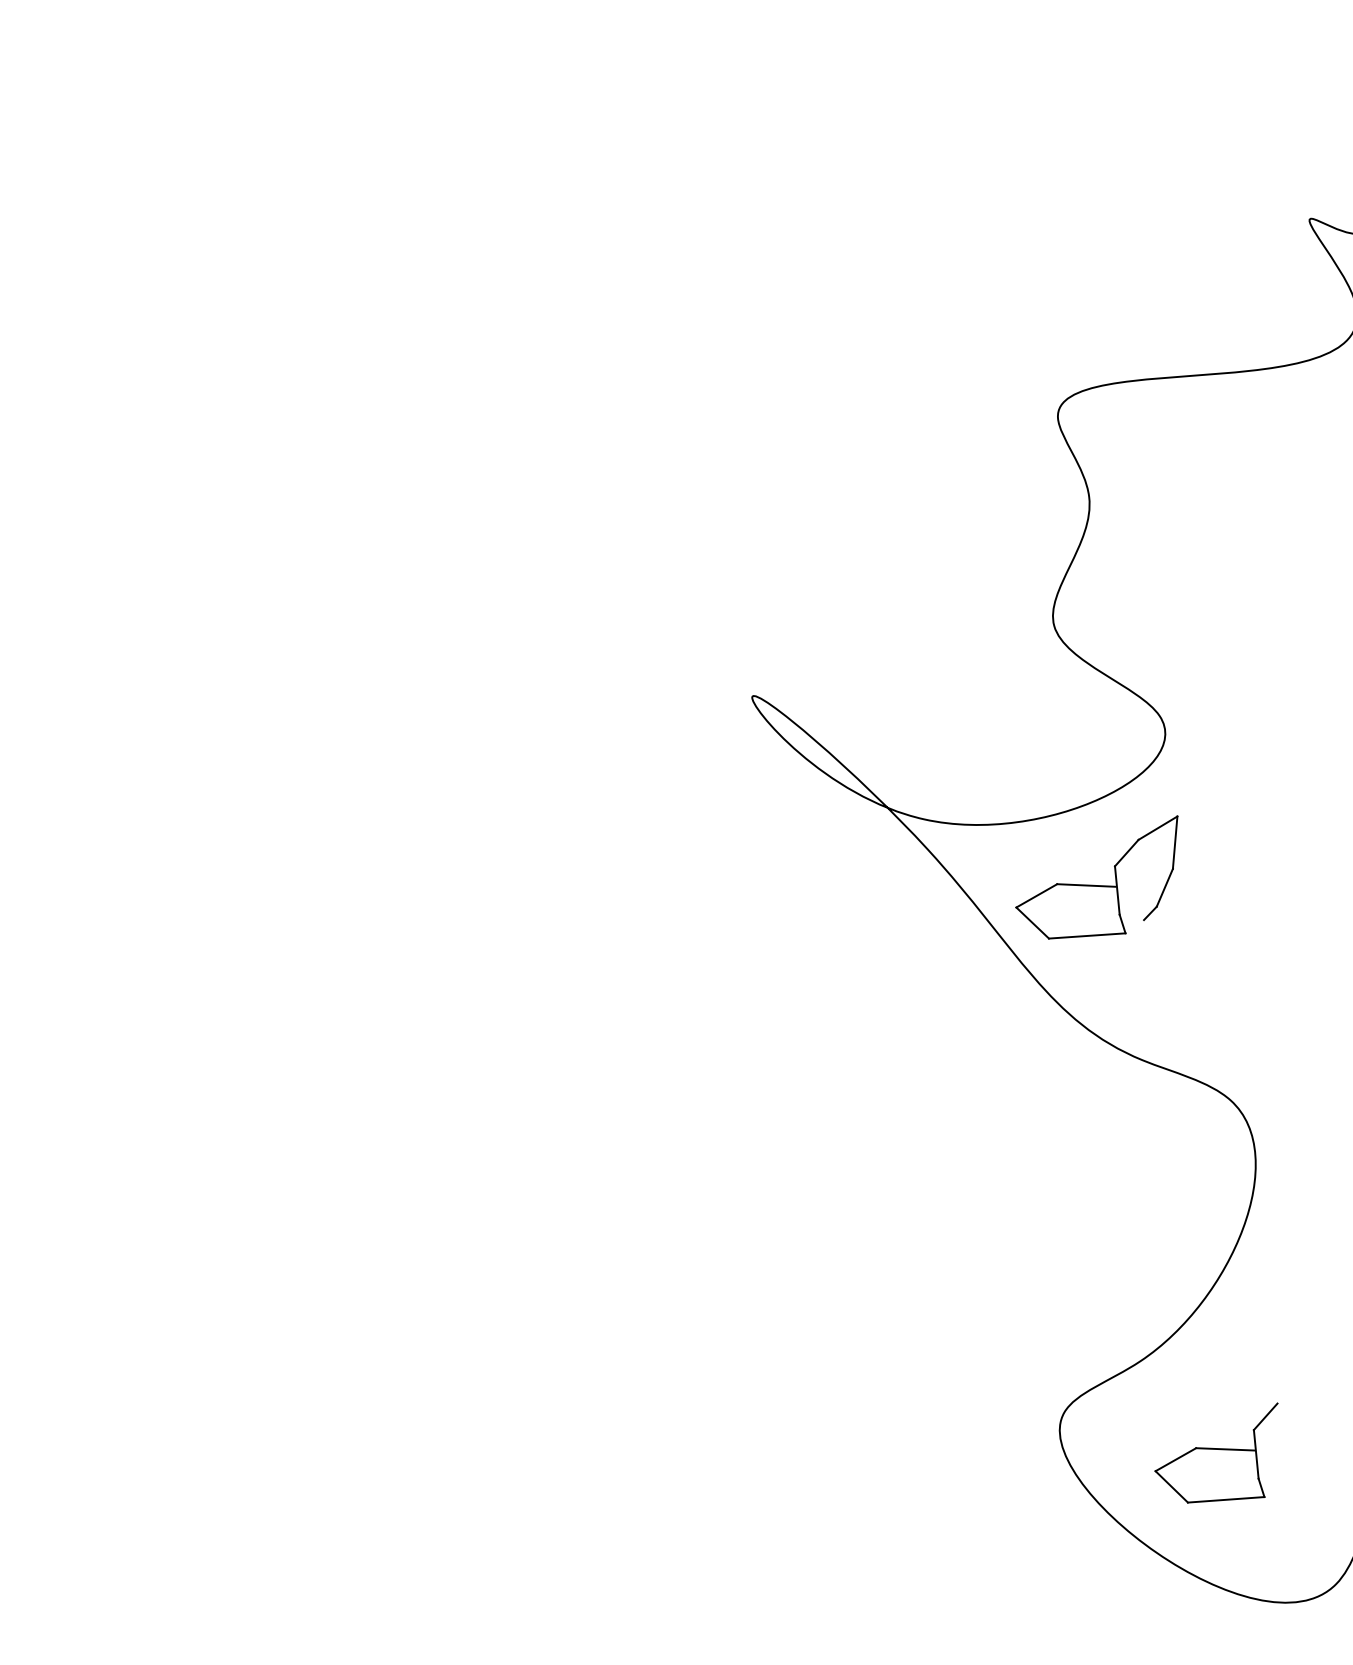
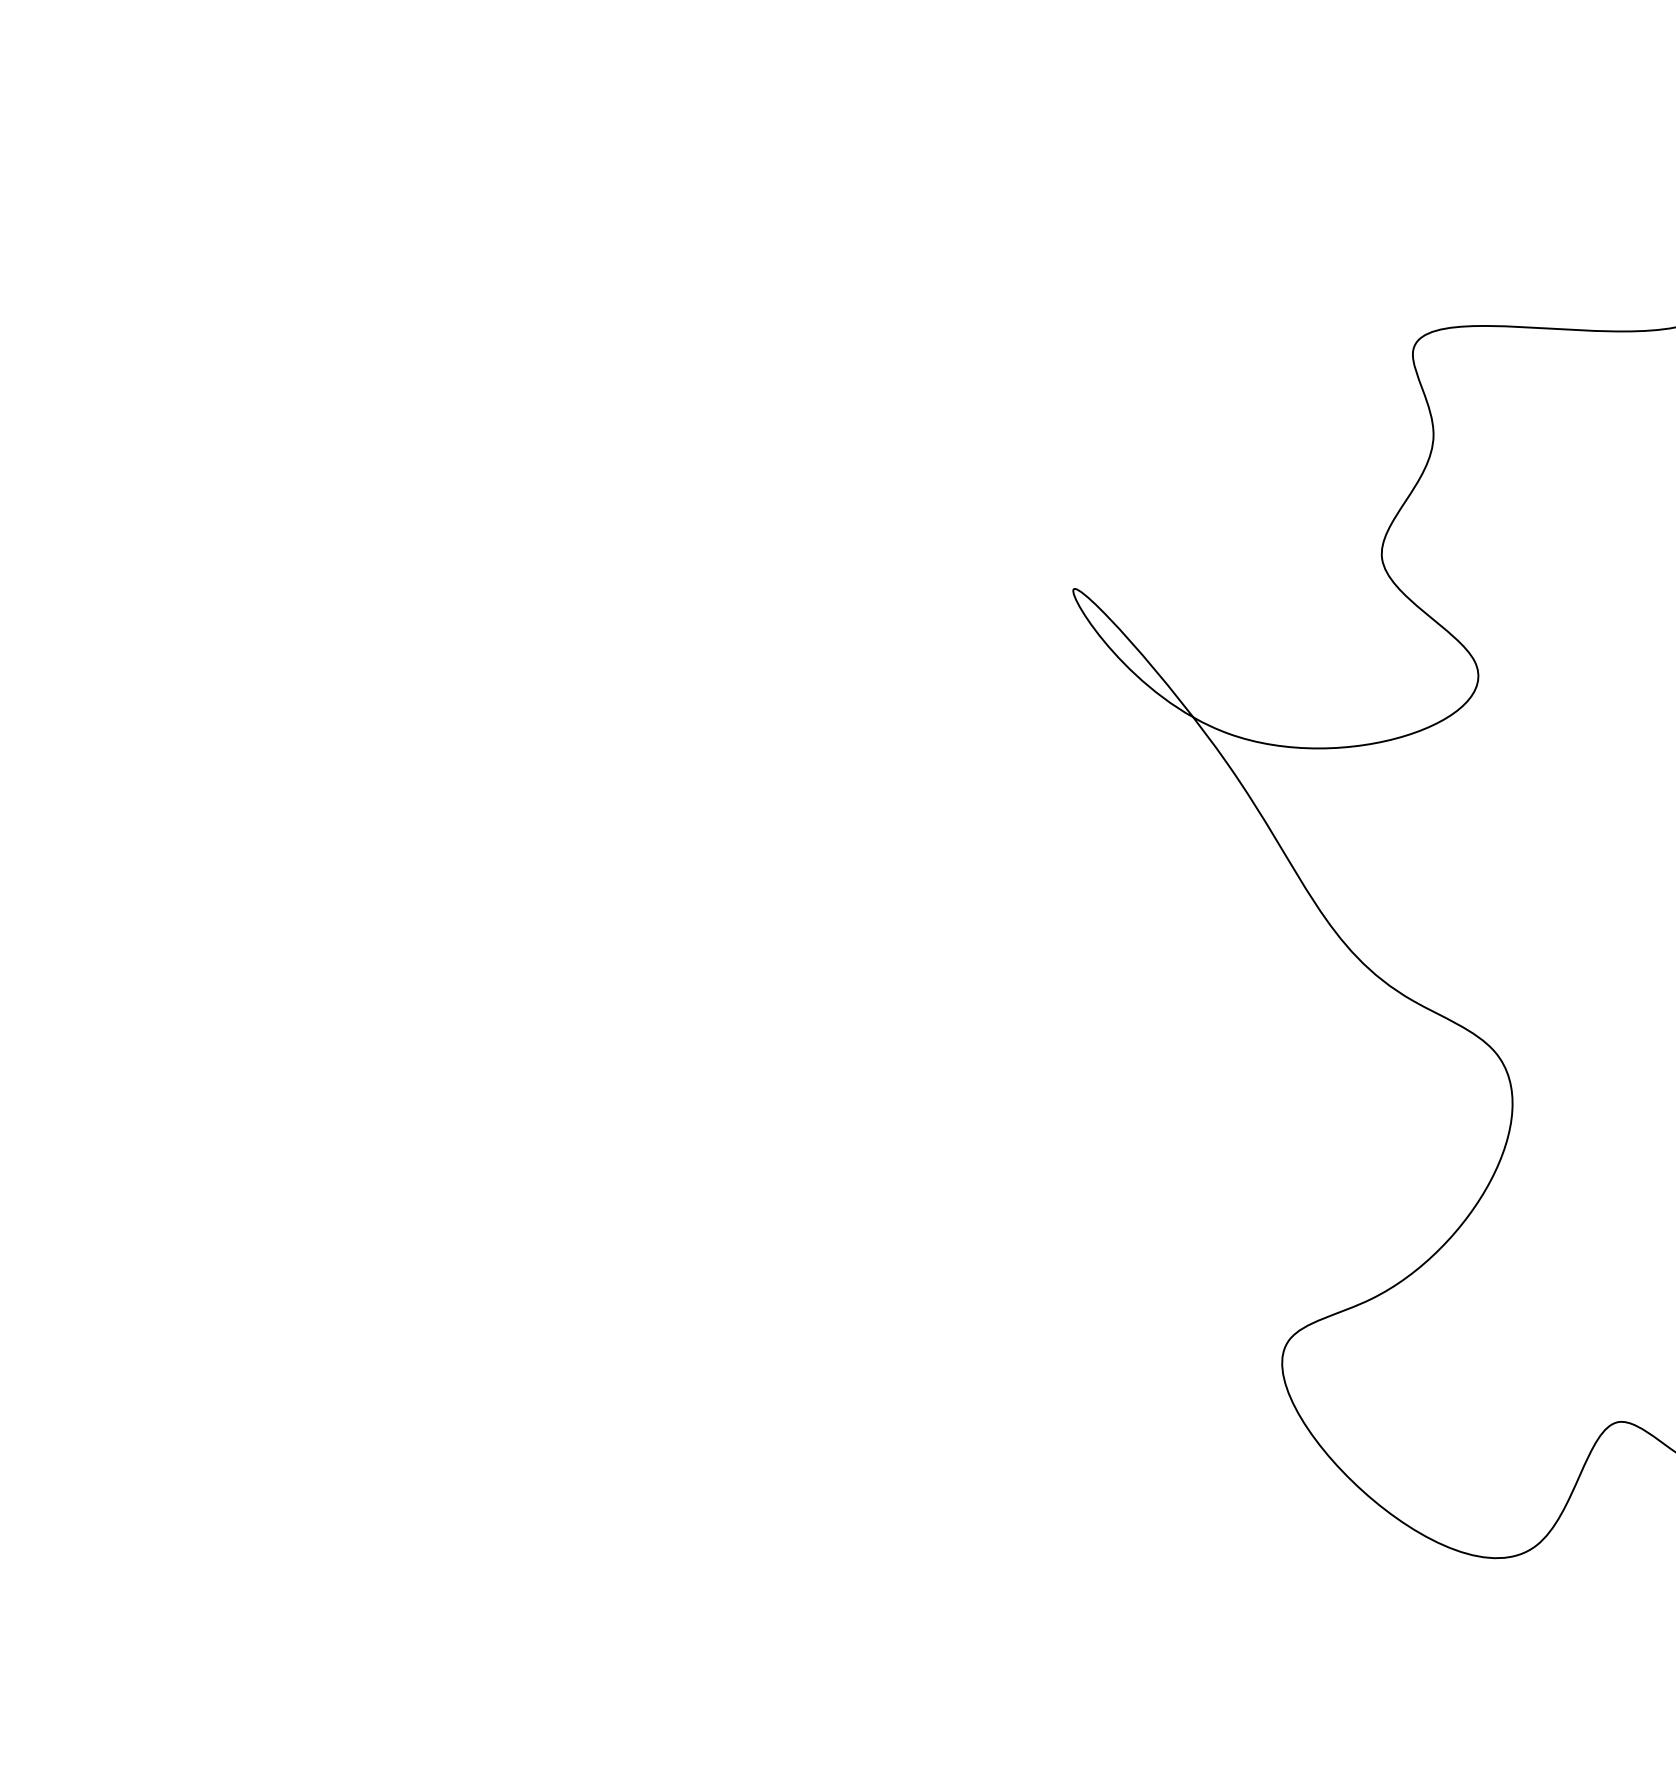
part: (1099, 881) -> (1393, 817), removed
part: (1218, 1456) -> (1436, 1403), removed

